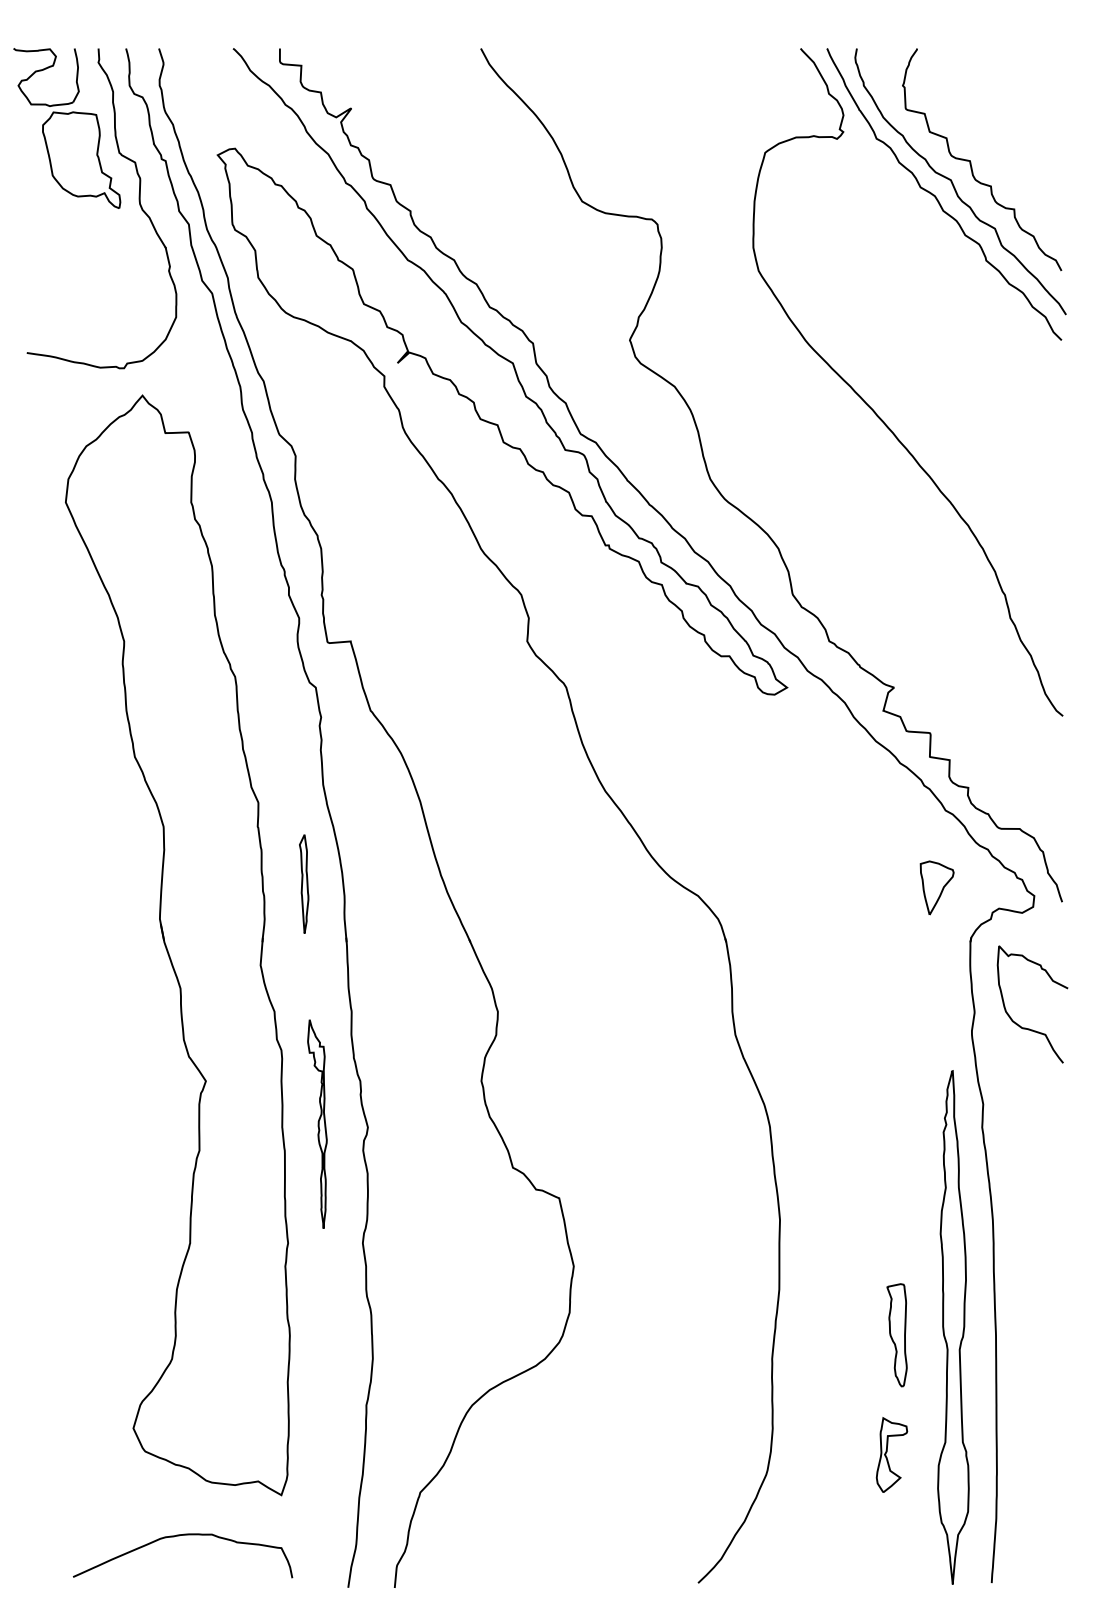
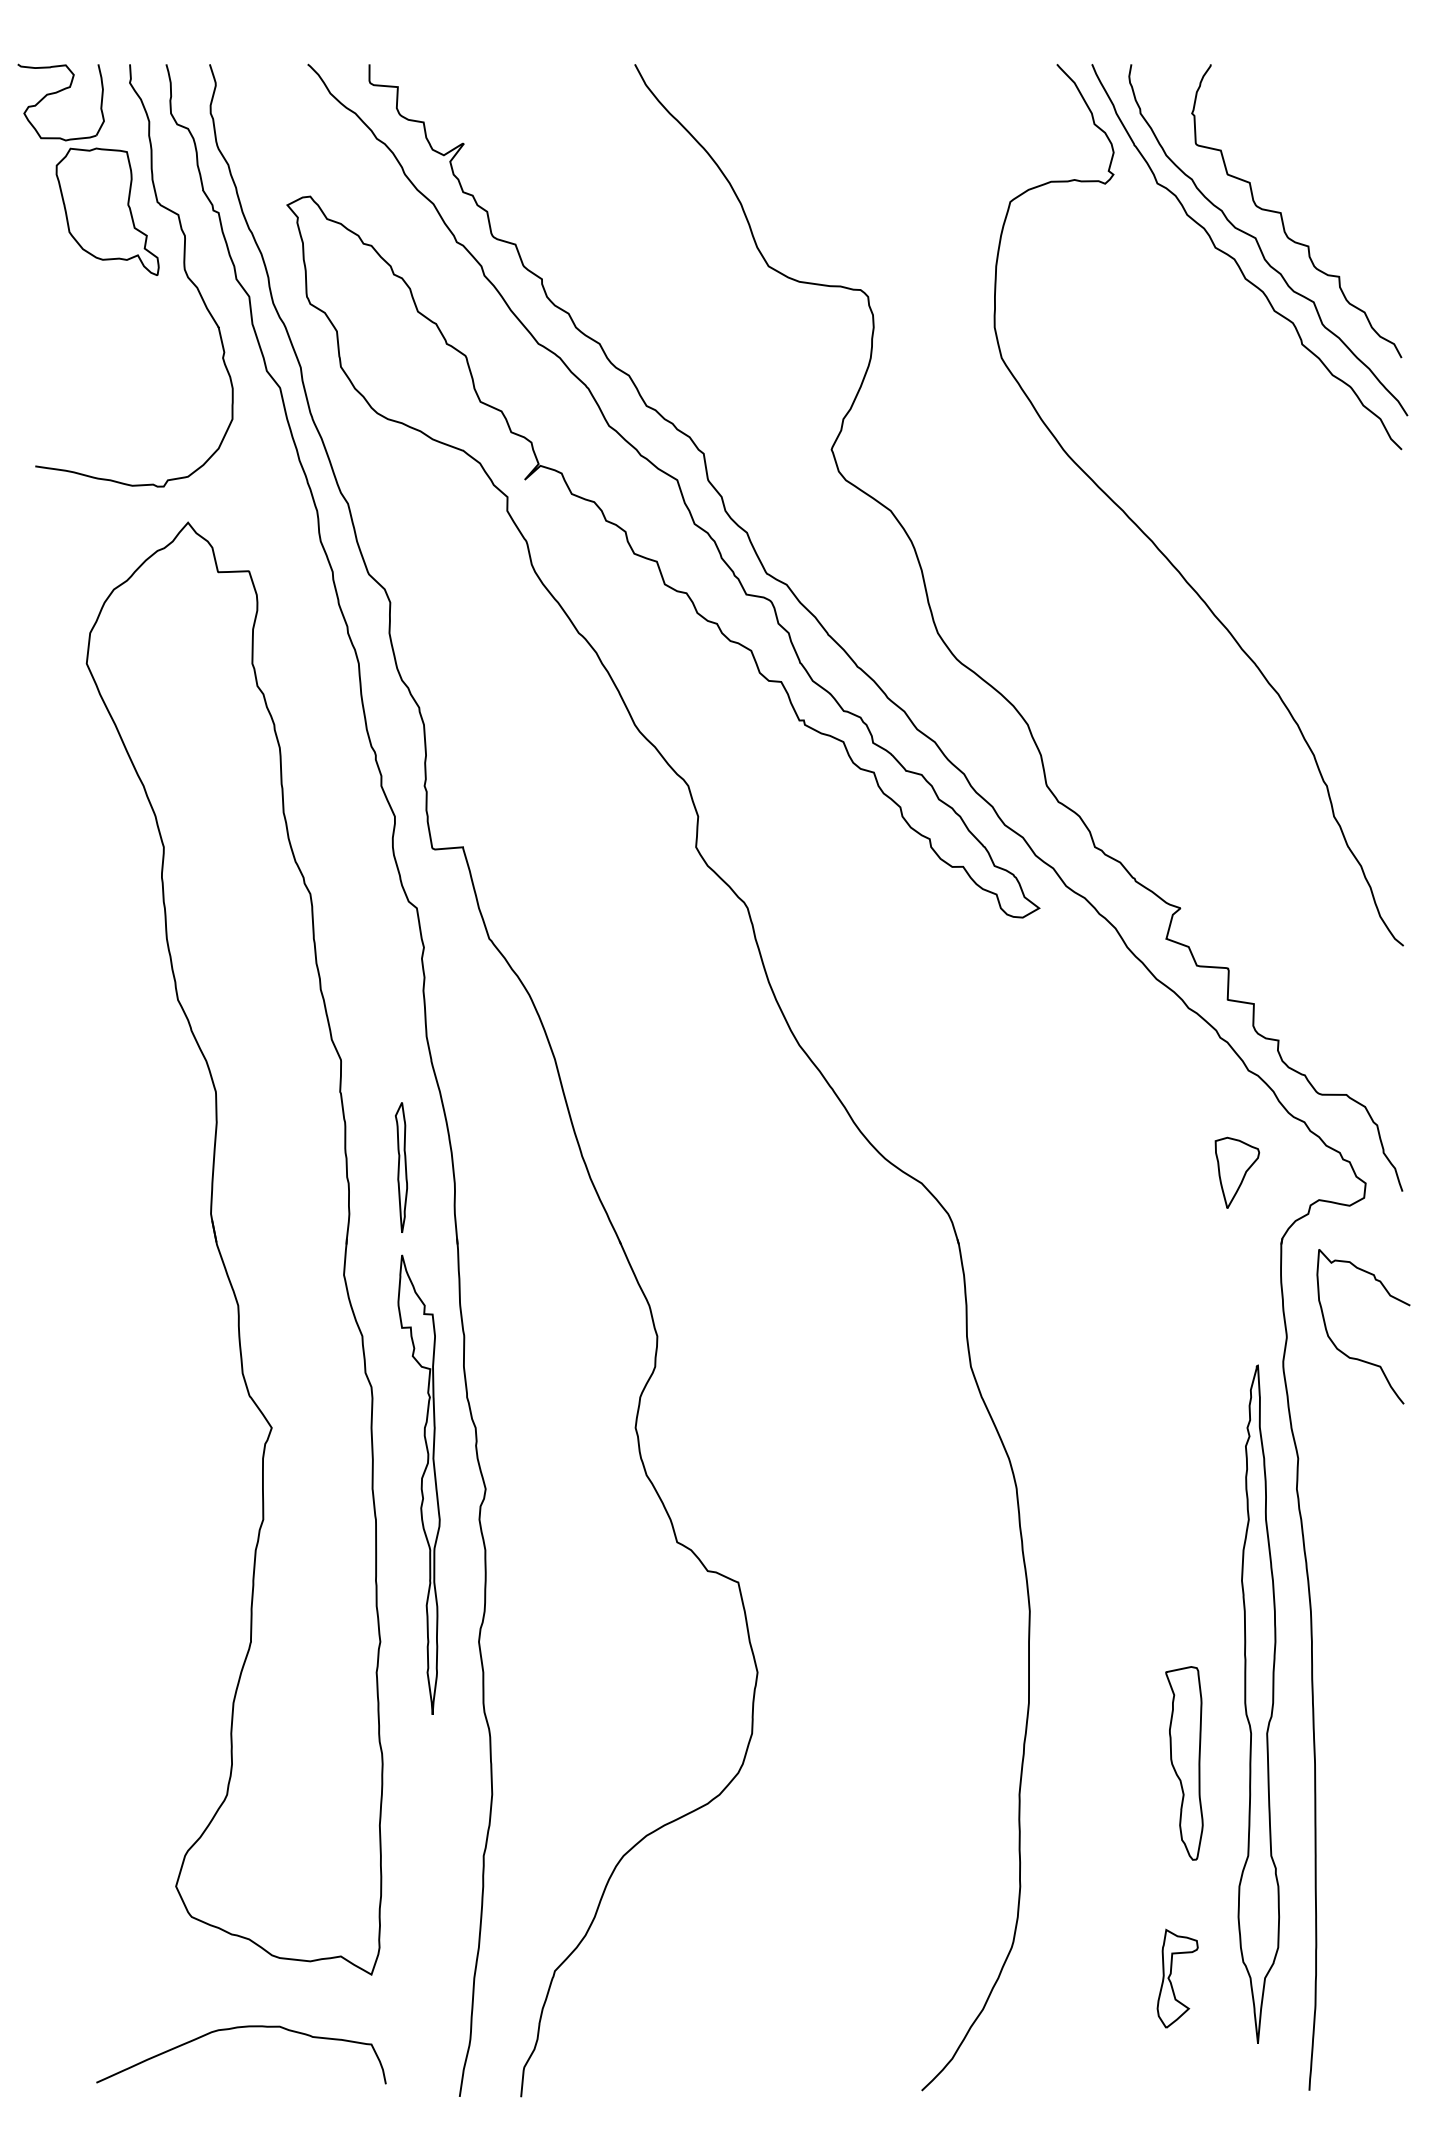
part: (317, 1124) -> (418, 1484), size x1.67
part: (953, 1326) -> (1258, 1703), moved
part: (897, 1335) -> (1184, 1763), size x1.43
part: (887, 1457) -> (1171, 1981), moved

